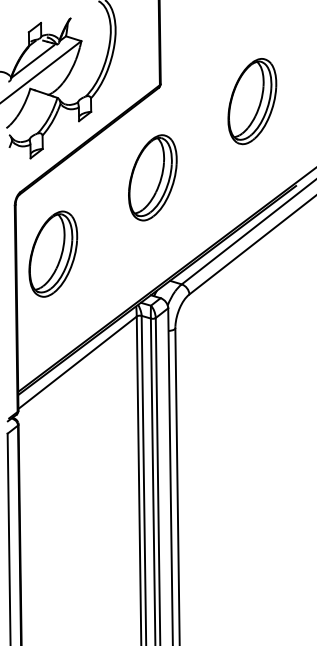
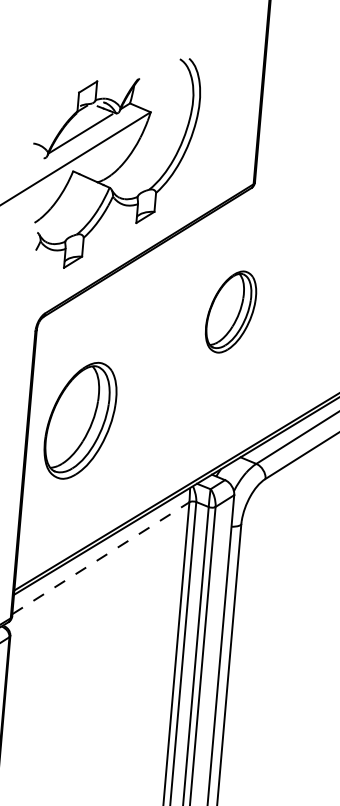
part: (152, 177) -> (230, 311), size x0.7
part: (53, 253) -> (80, 419), moved
line: (78, 362) -> (102, 558), solid -> dashed

